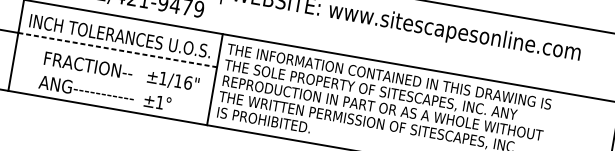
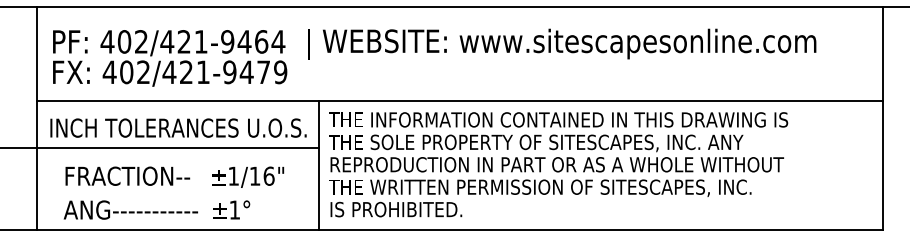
line: (118, 49) -> (178, 147), dashed -> solid
text: (118, 82) -> (173, 192), moved

